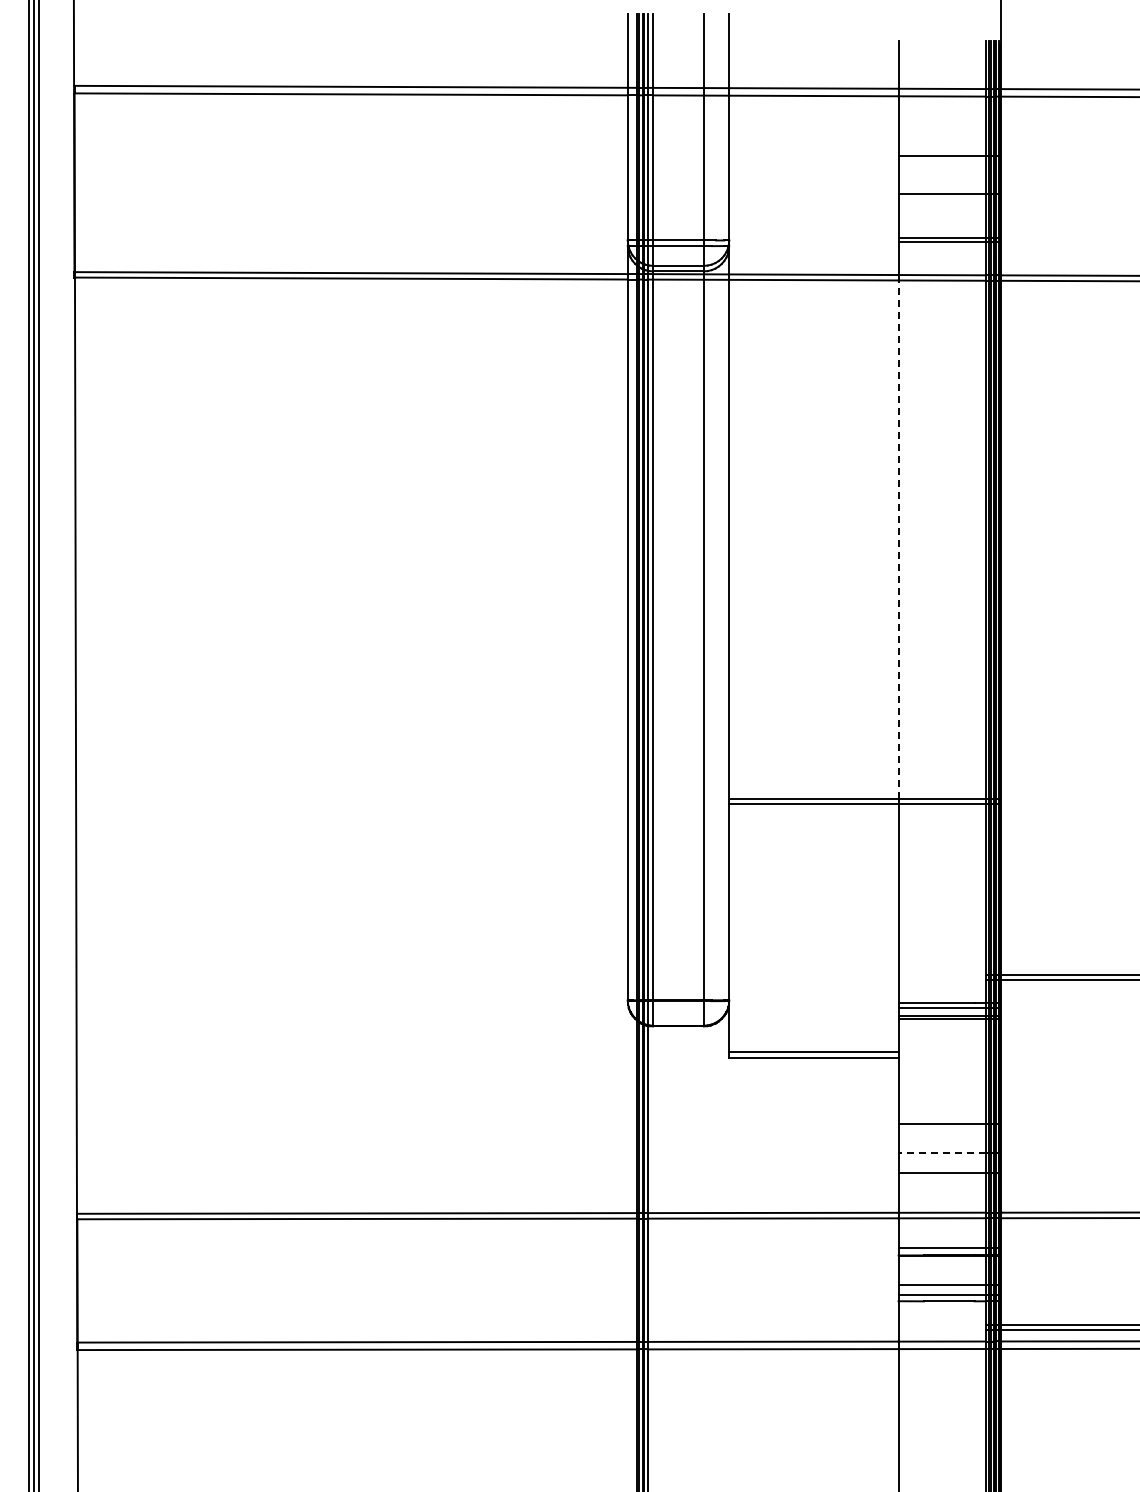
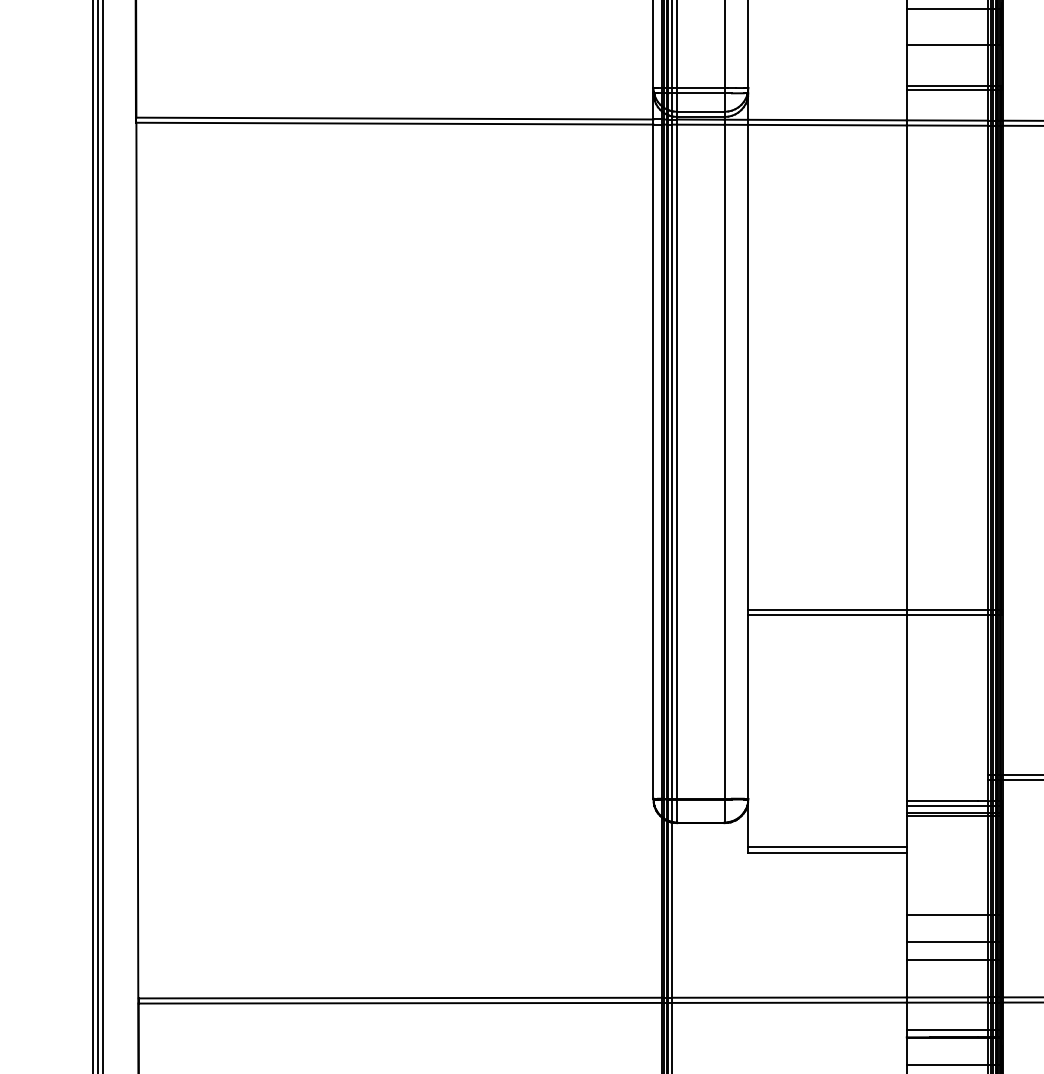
line: (898, 539) -> (906, 367), dashed -> solid
line: (942, 1153) -> (947, 942), dashed -> solid

